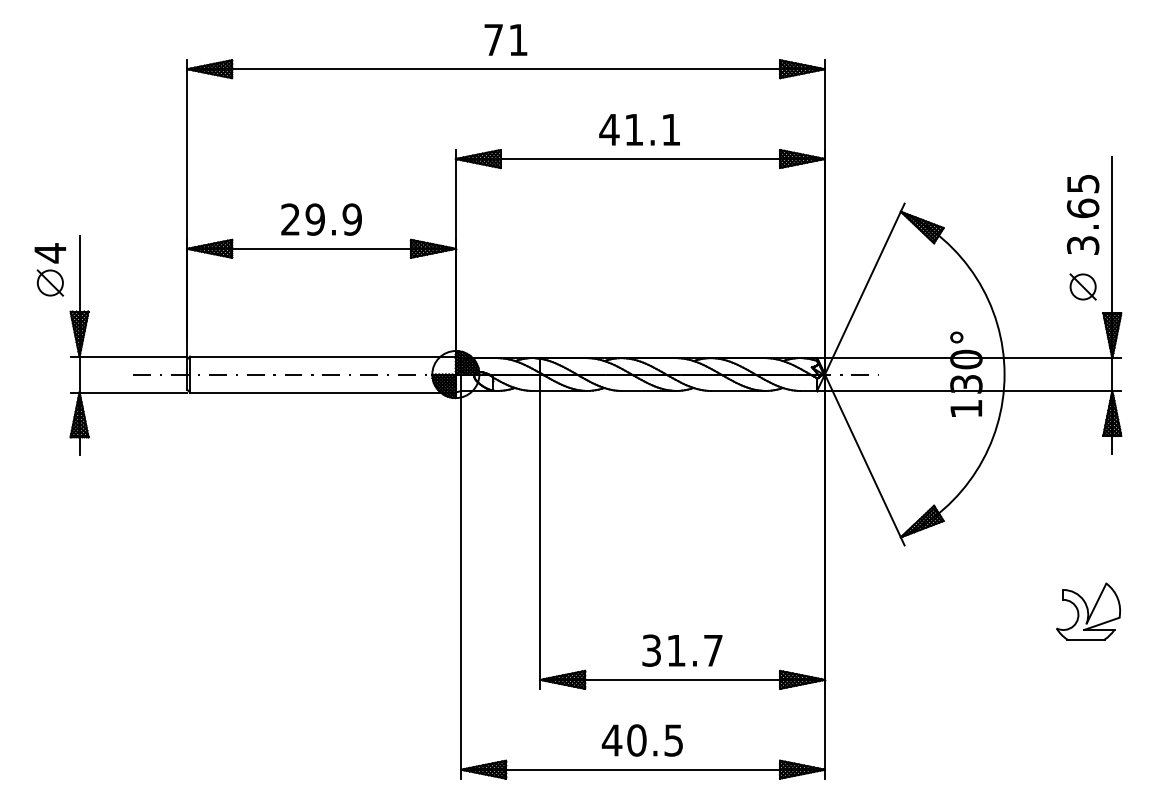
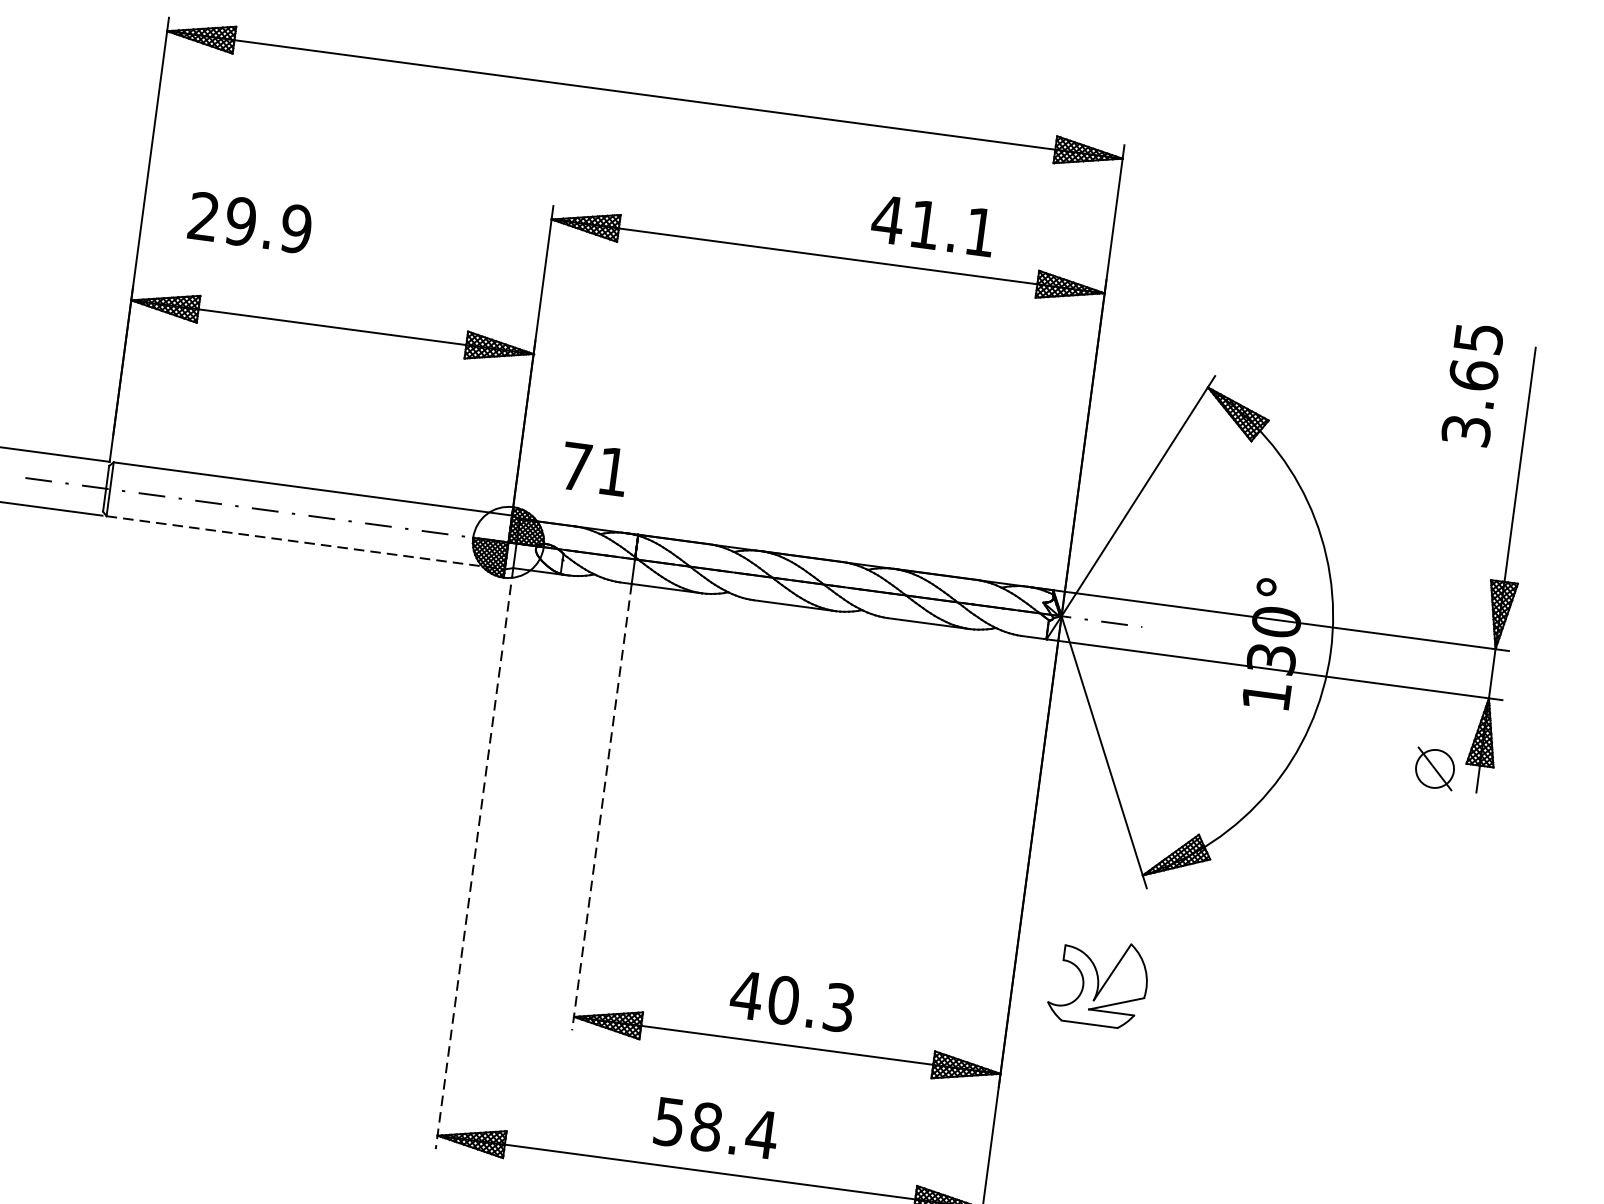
text: (505, 39) -> (594, 468), moved
text: (639, 129) -> (933, 225), moved
text: (1083, 214) -> (1473, 384), moved
text: (321, 219) -> (250, 222), moved
part: (1082, 286) -> (1434, 768), moved
line: (322, 392) -> (305, 542), solid -> dashed
line: (540, 539) -> (602, 806), solid -> dashed
line: (461, 584) -> (474, 858), solid -> dashed
part: (1088, 611) -> (1098, 982), moved
text: (681, 650) -> (791, 1001), 31.7 -> 40.3
text: (642, 740) -> (715, 1128), 40.5 -> 58.4

